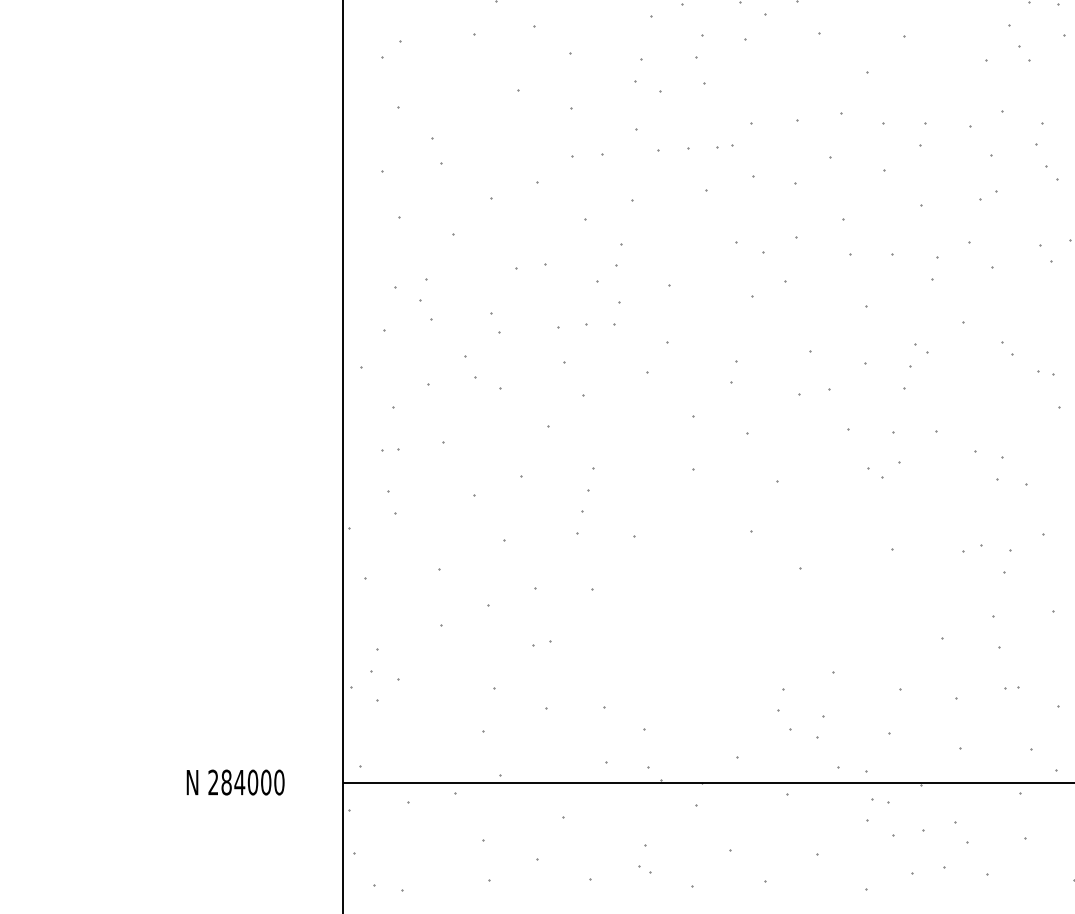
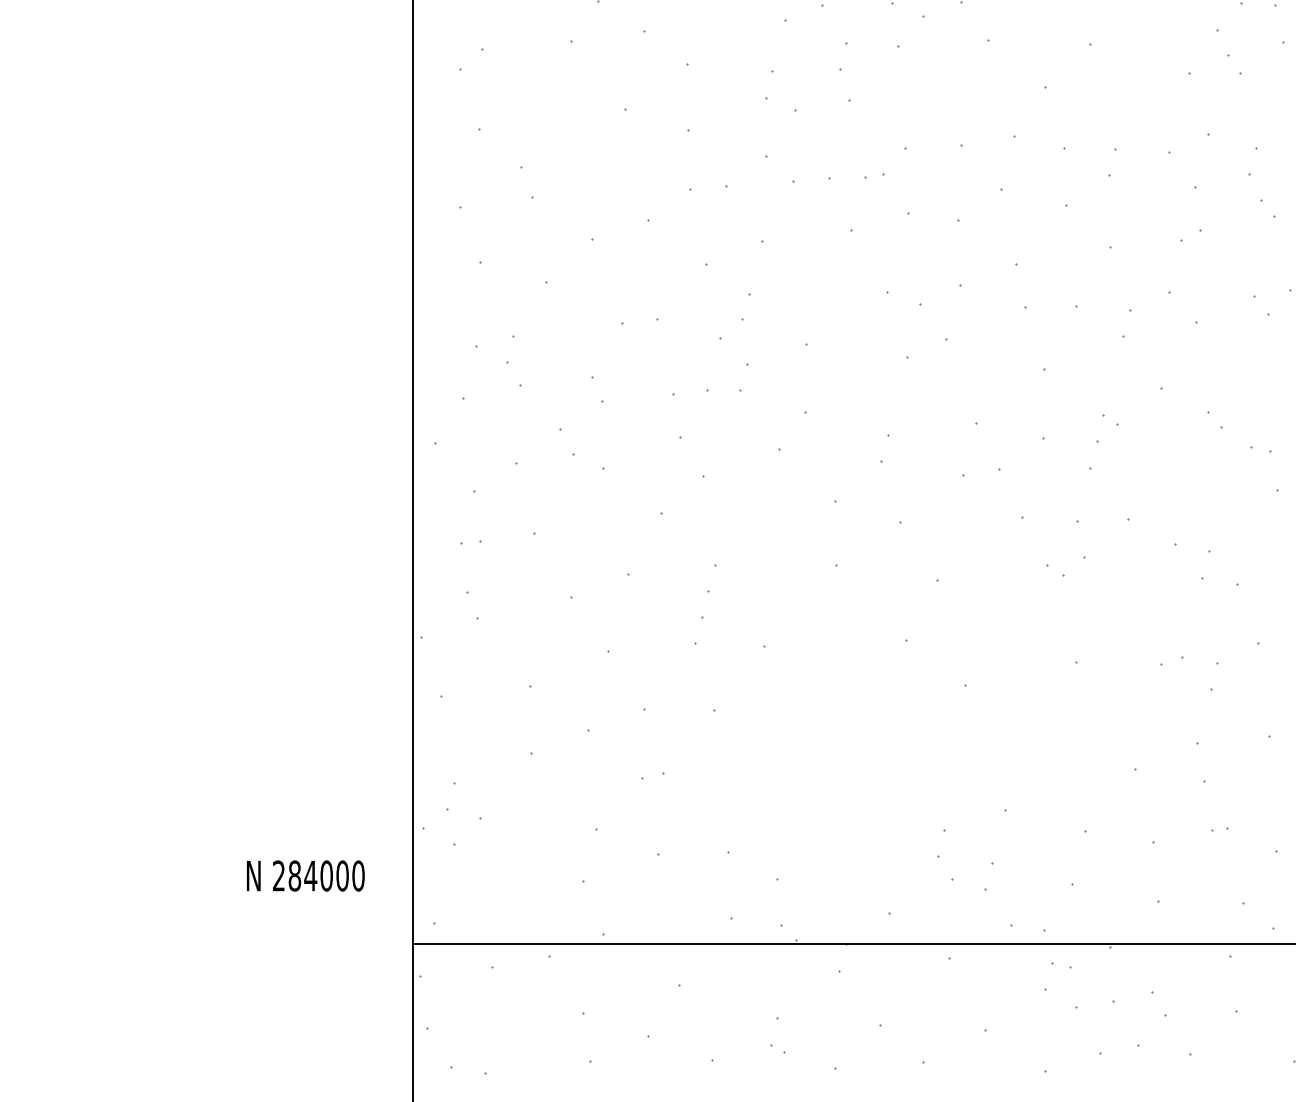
text: (235, 782) -> (305, 875), moved

